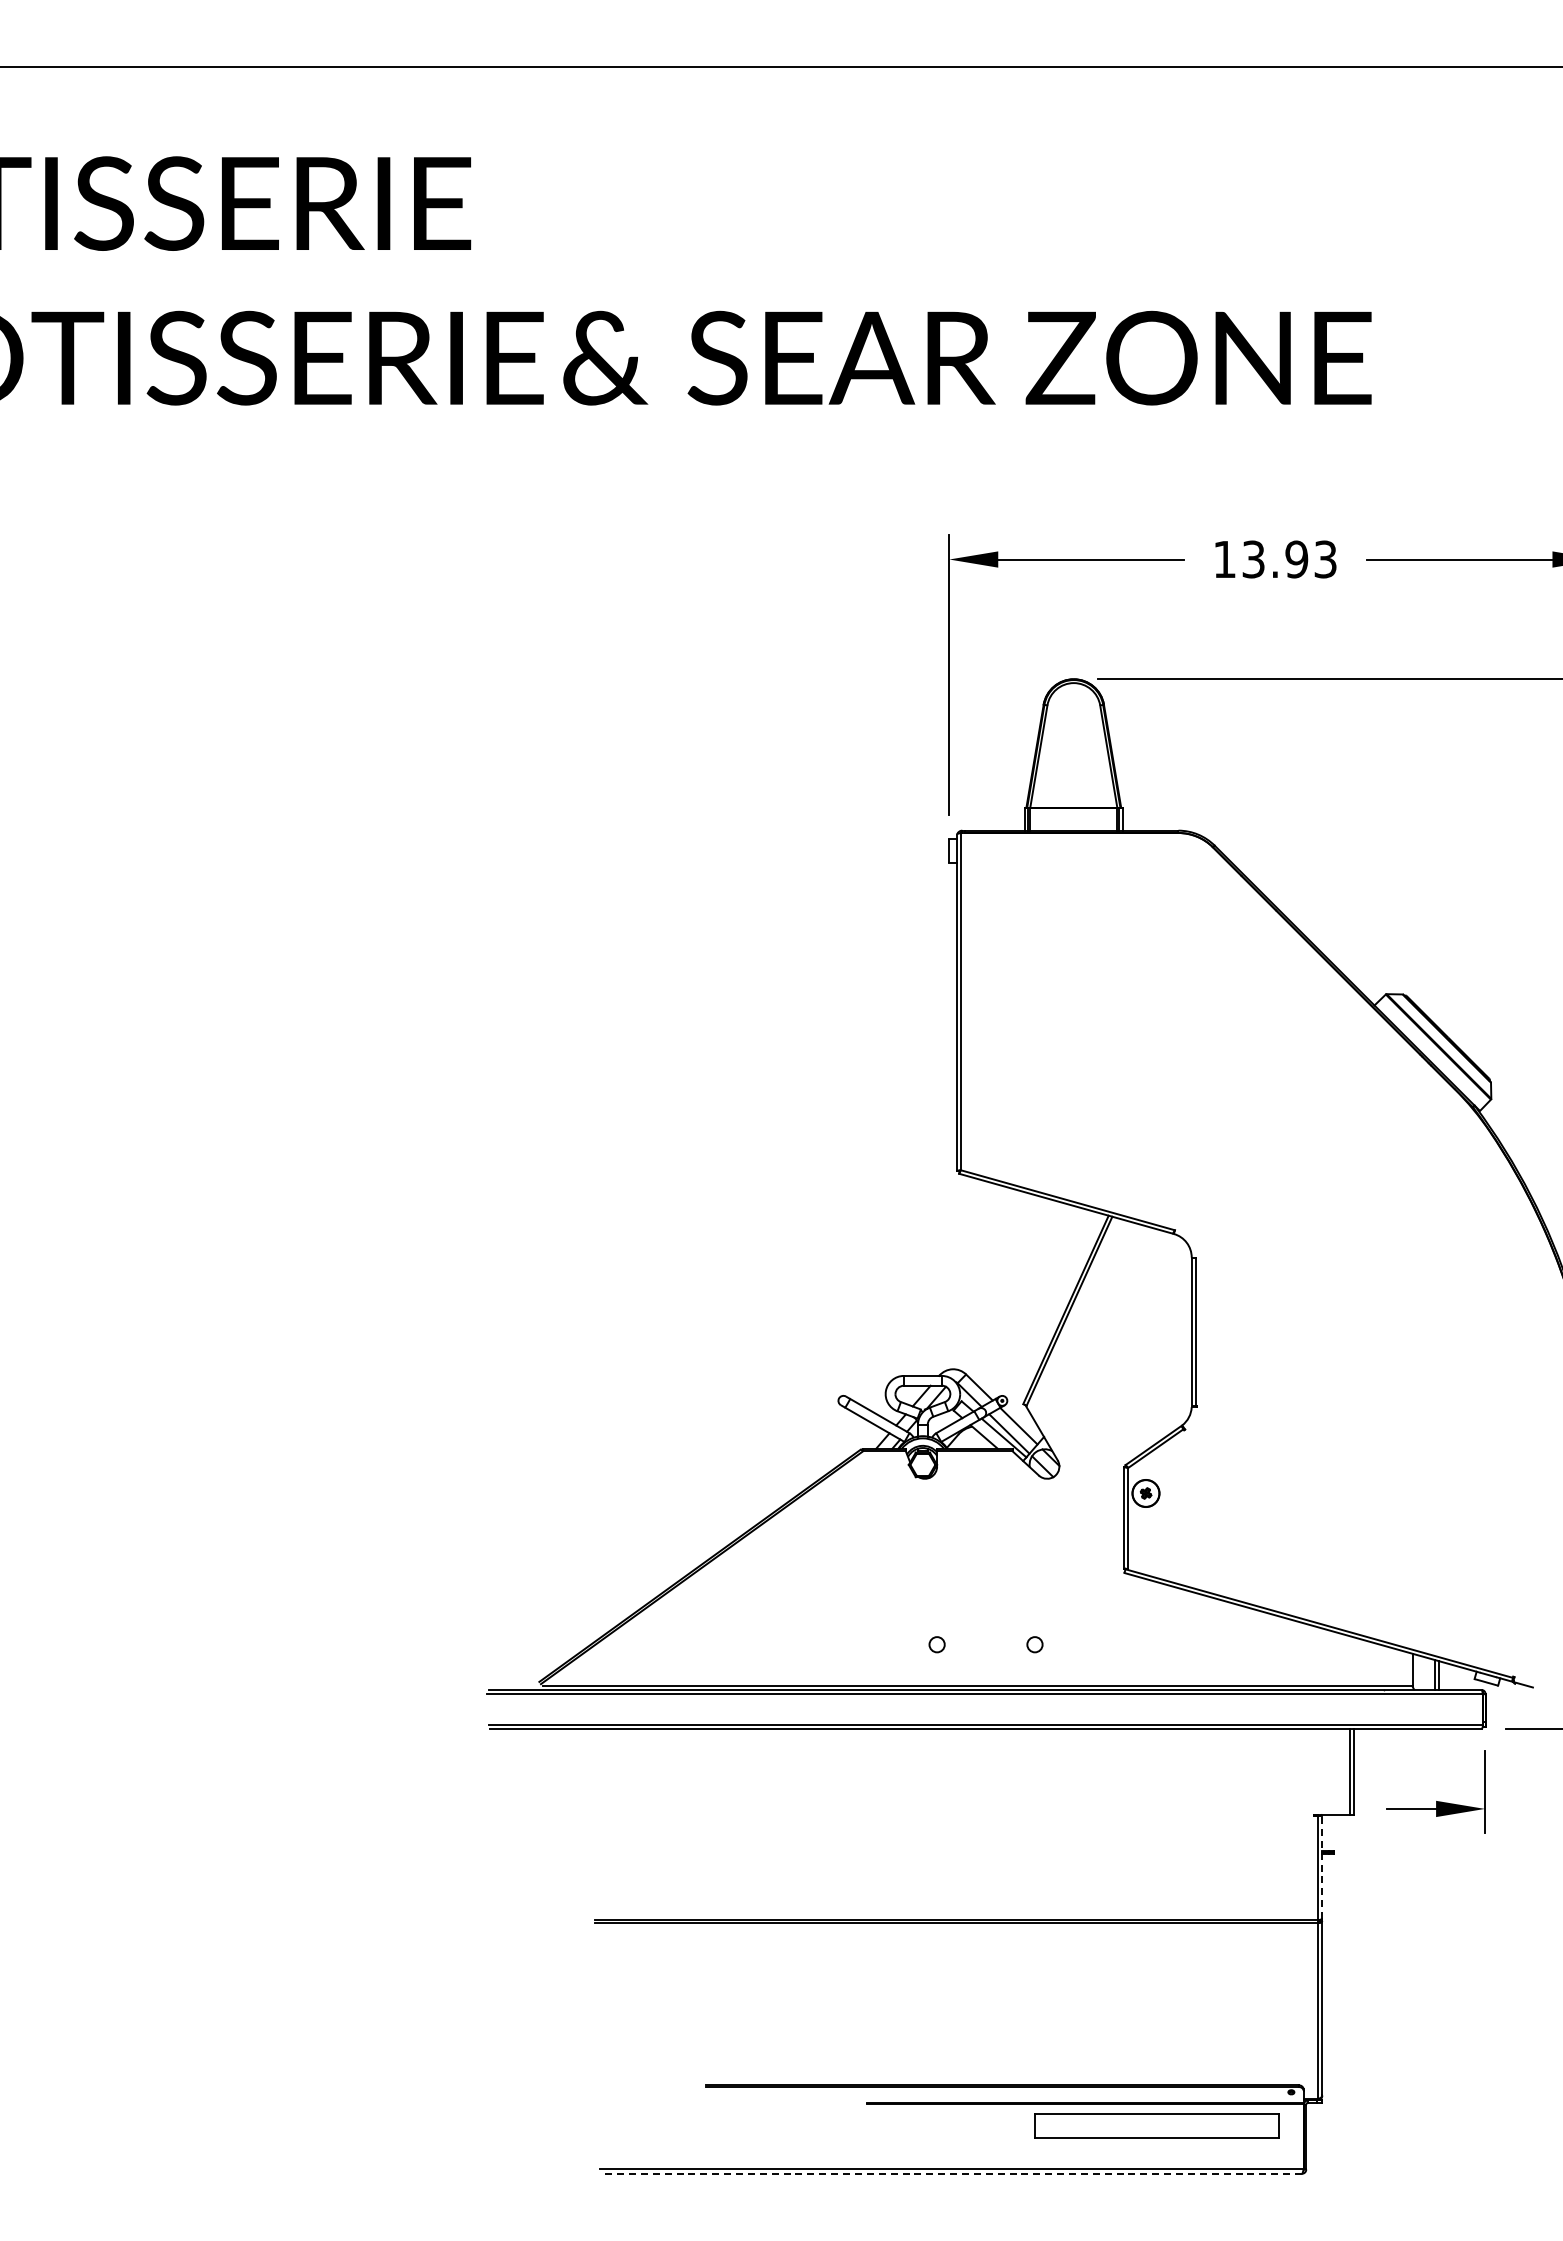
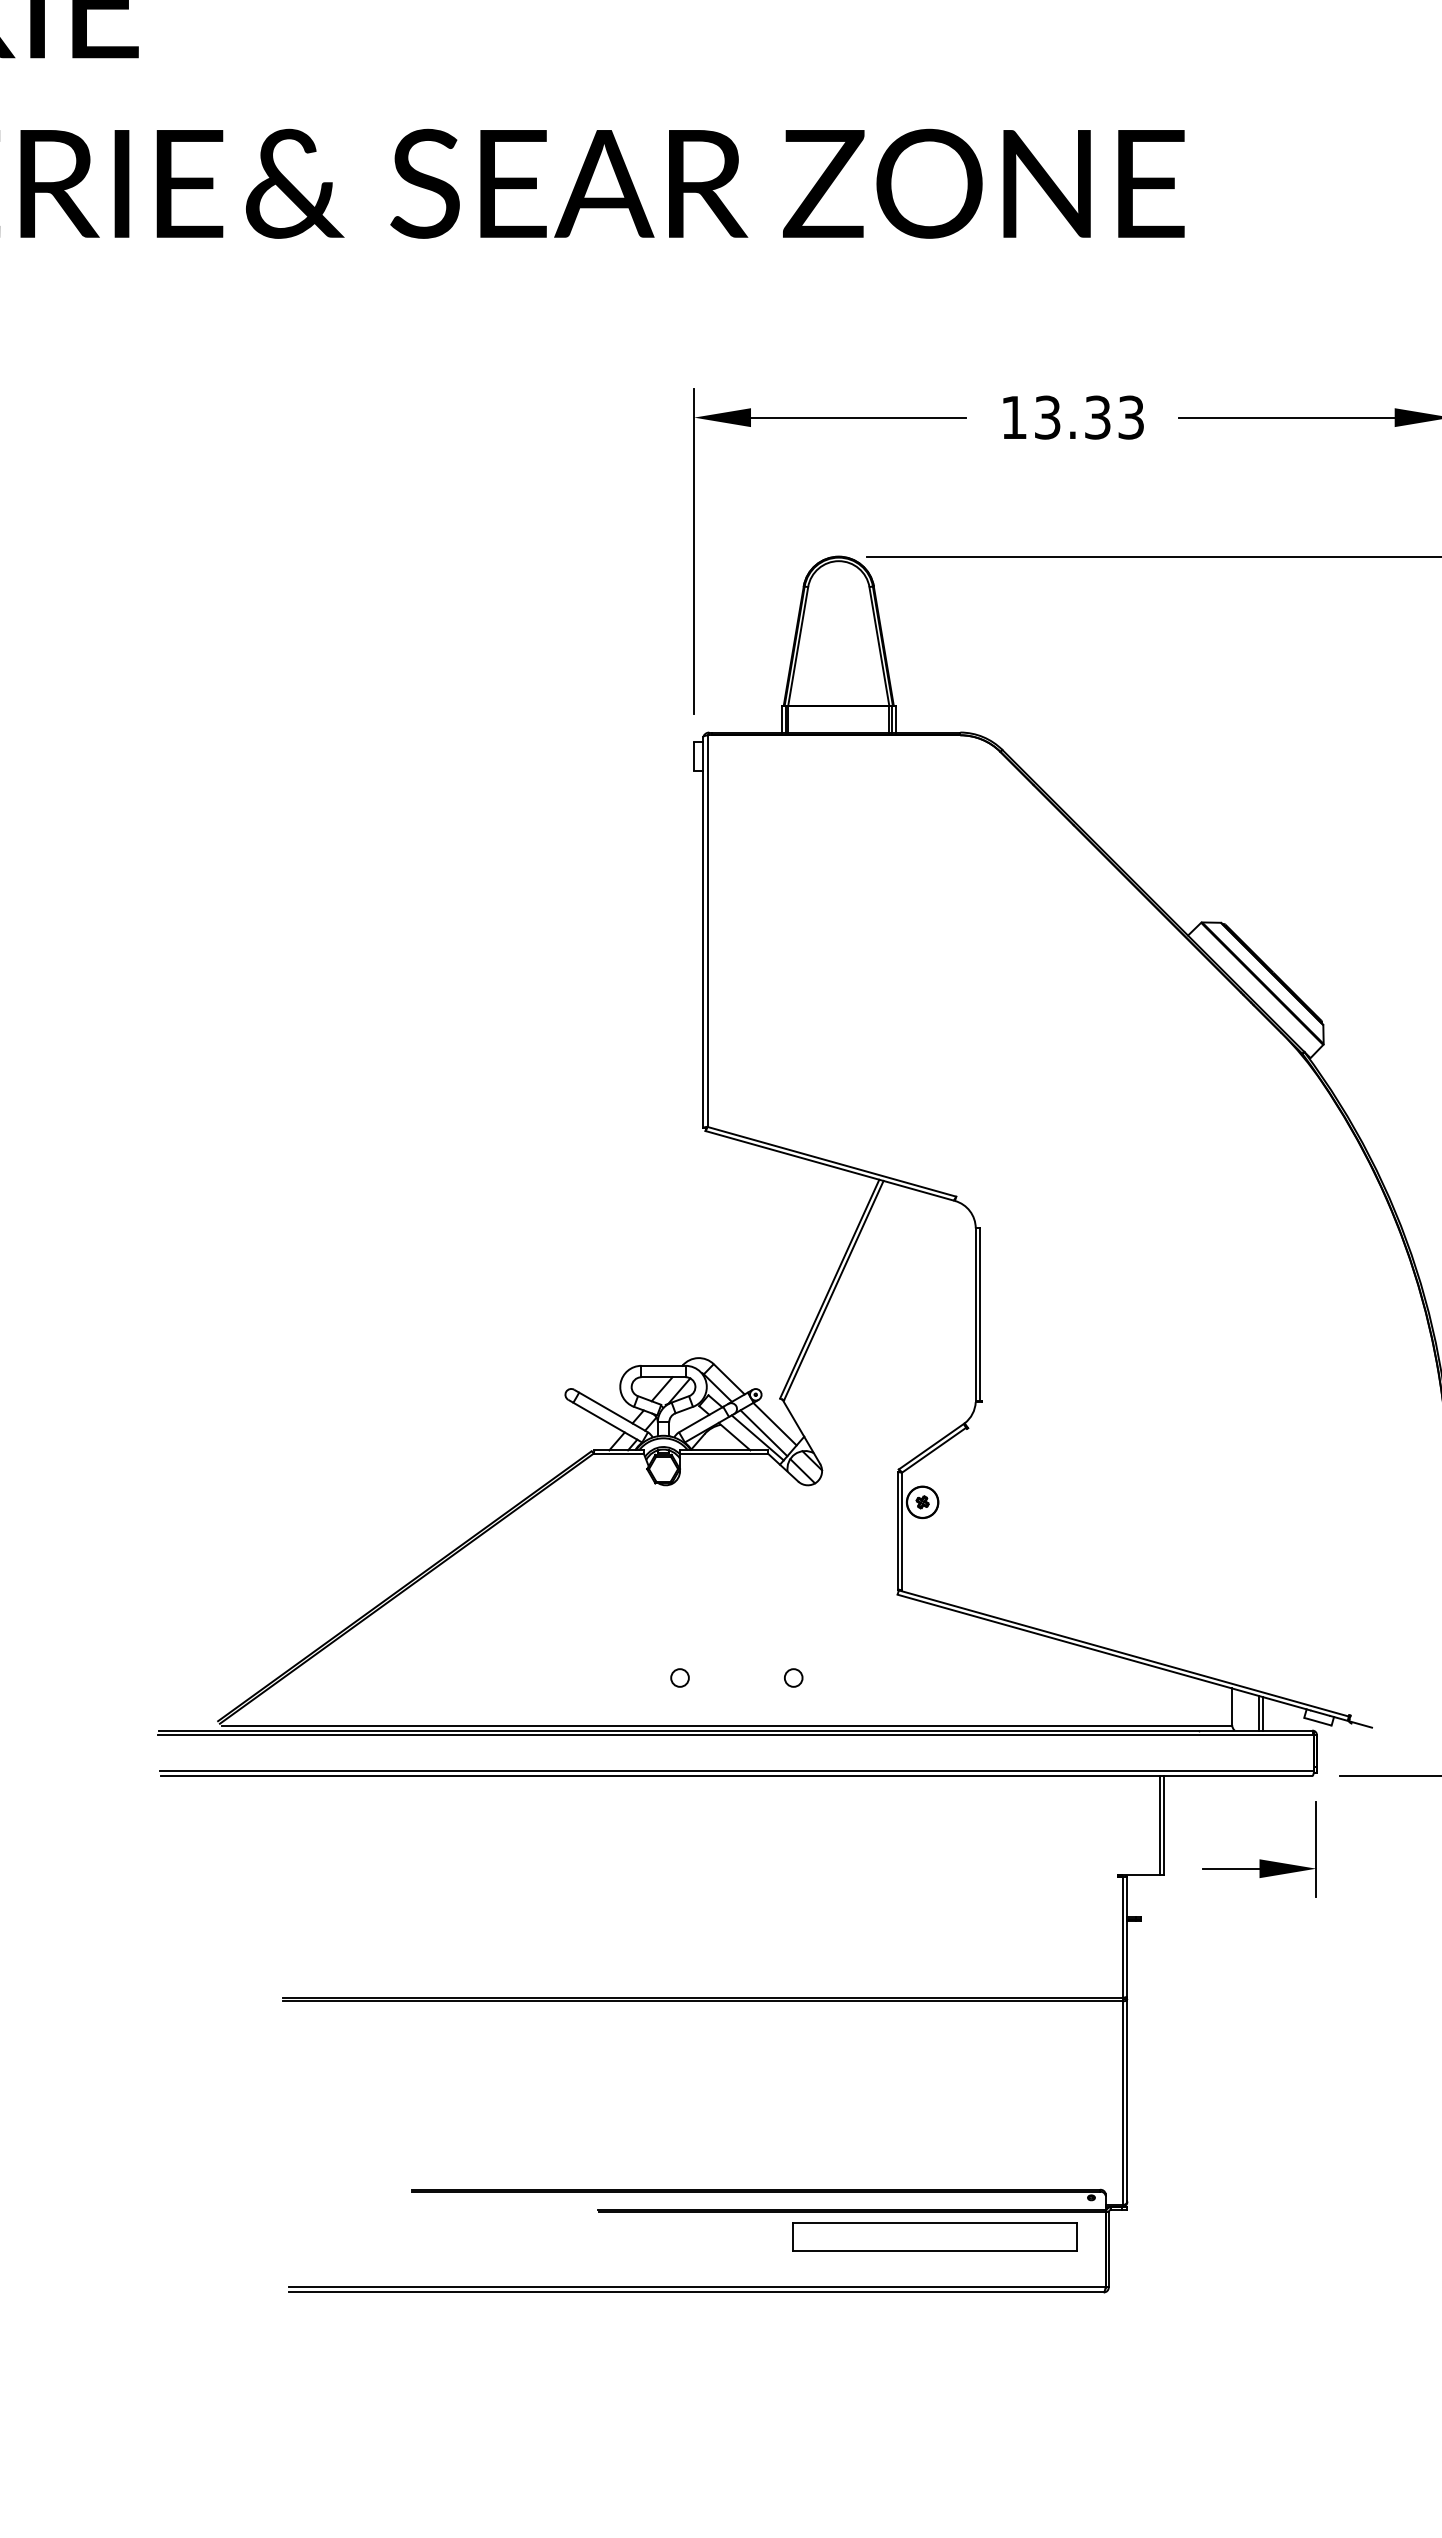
text: (1296, 559) -> (1097, 417), 13.93 -> 13.33
line: (1322, 1867) -> (1127, 1936), dashed -> solid
line: (951, 2173) -> (696, 2292), dashed -> solid

